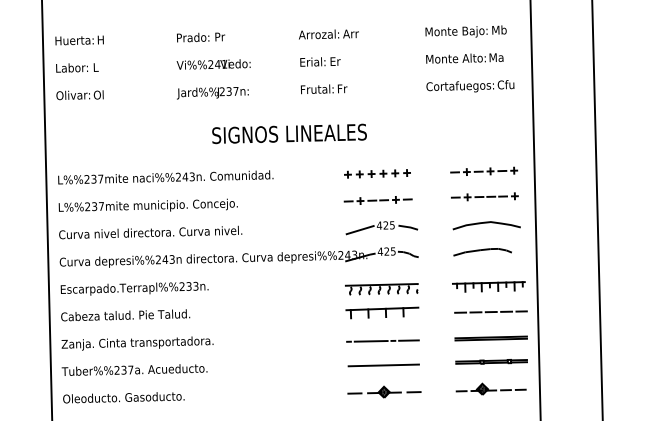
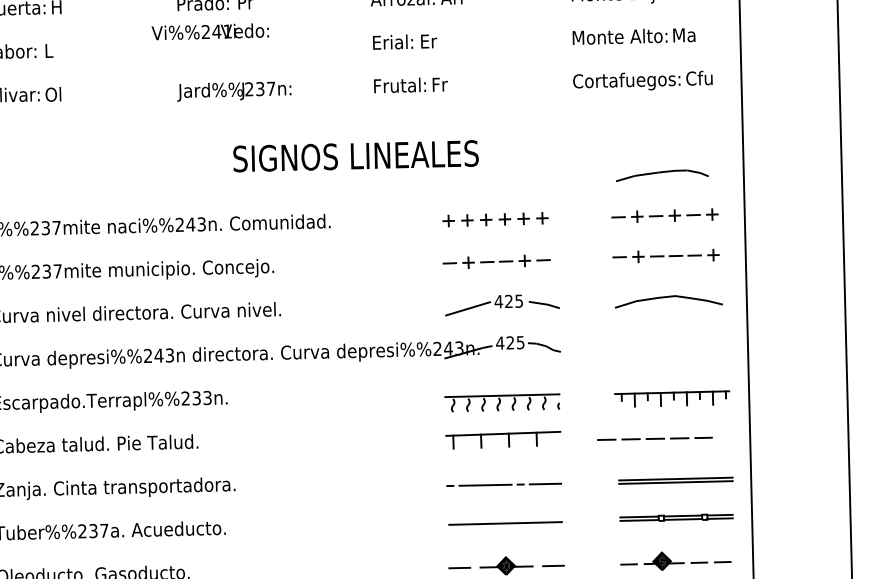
text: (213, 64) -> (210, 31), moved
curve: (482, 250) -> (662, 173), moved
line: (490, 311) -> (654, 437), moved

